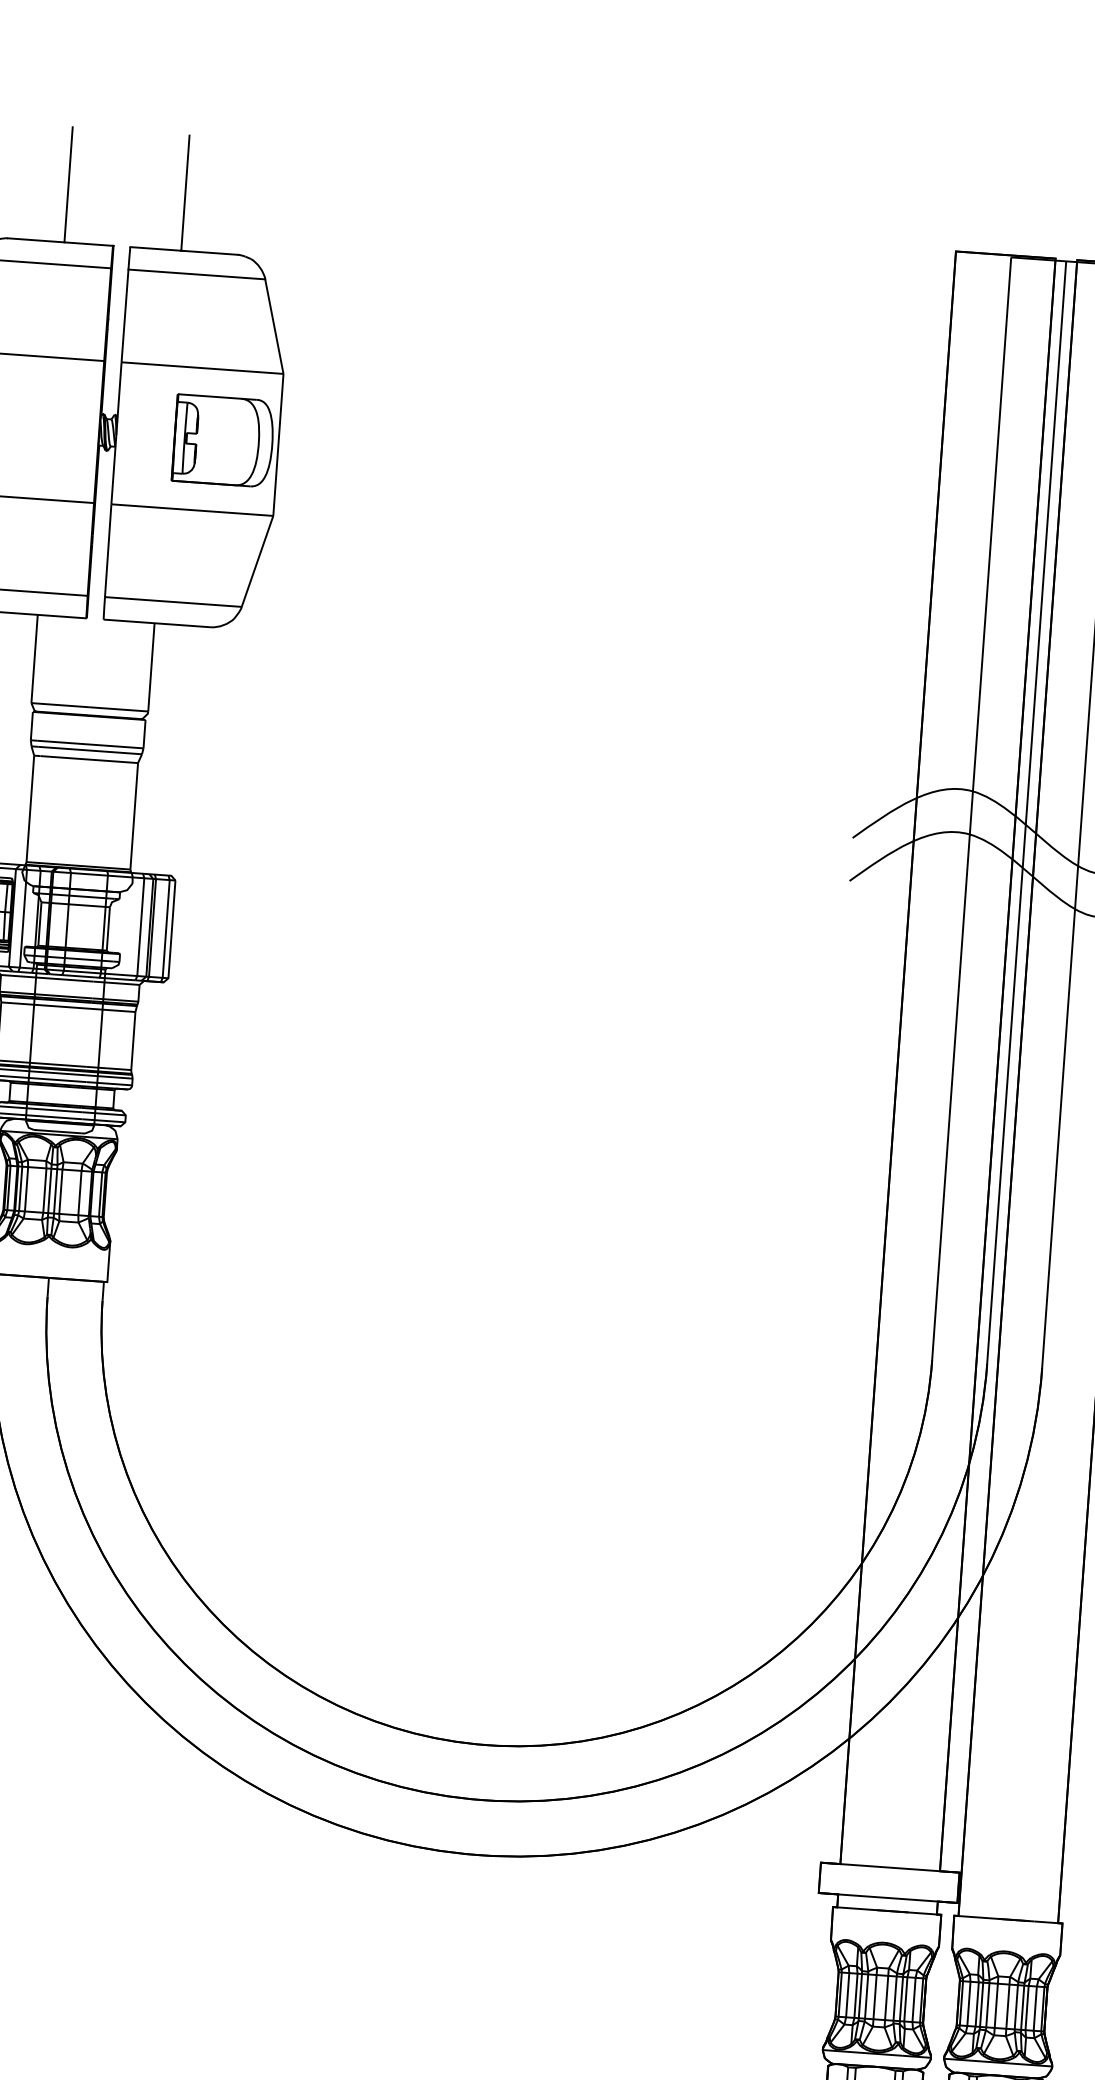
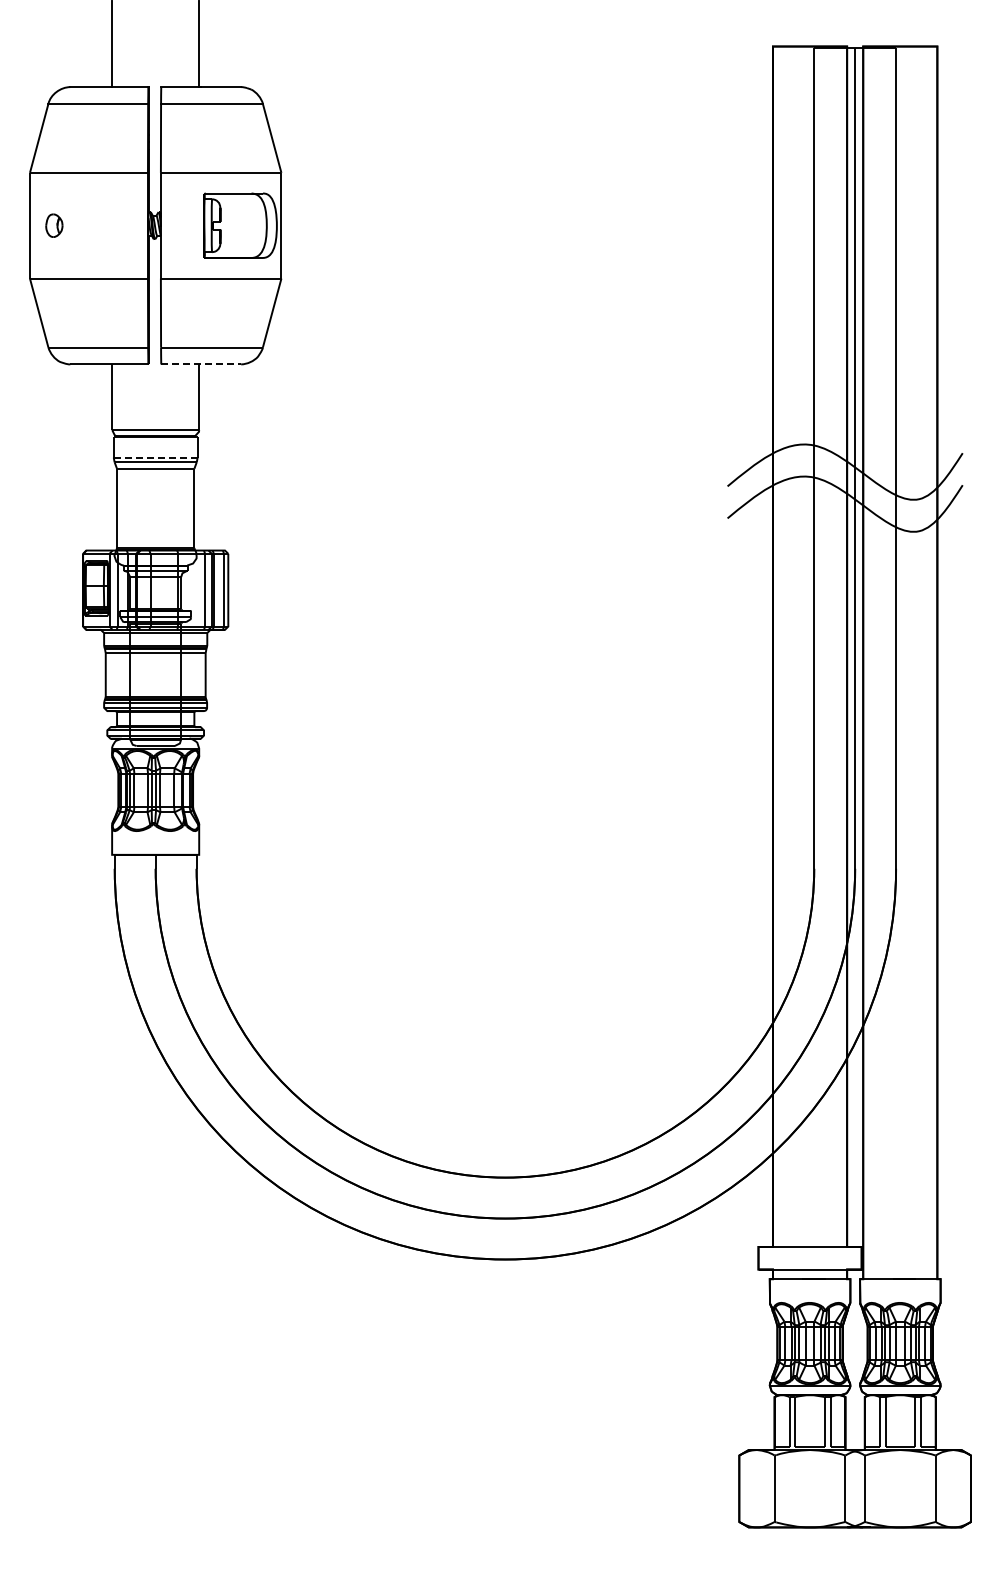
line: (157, 623) -> (201, 364), solid -> dashed
line: (89, 744) -> (157, 457), solid -> dashed

